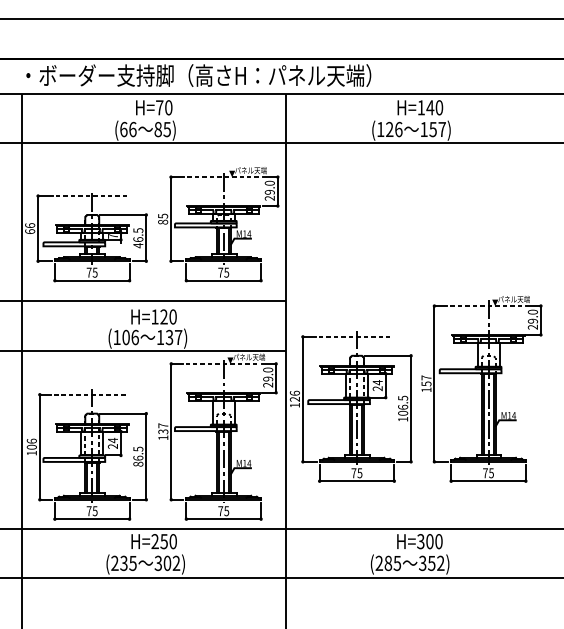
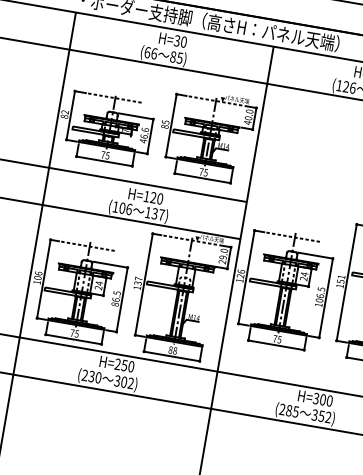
text: (159, 107) -> (177, 40), H=70 -> H=30
text: (269, 195) -> (247, 120), 29.0 -> 40.0
text: (30, 228) -> (65, 114), 66 -> 82
text: (138, 230) -> (145, 129), 46.5 -> 46.6
text: (426, 377) -> (341, 276), 157 -> 151
text: (223, 511) -> (172, 350), 75 -> 88
text: (132, 562) -> (98, 377), (235 -> (230

